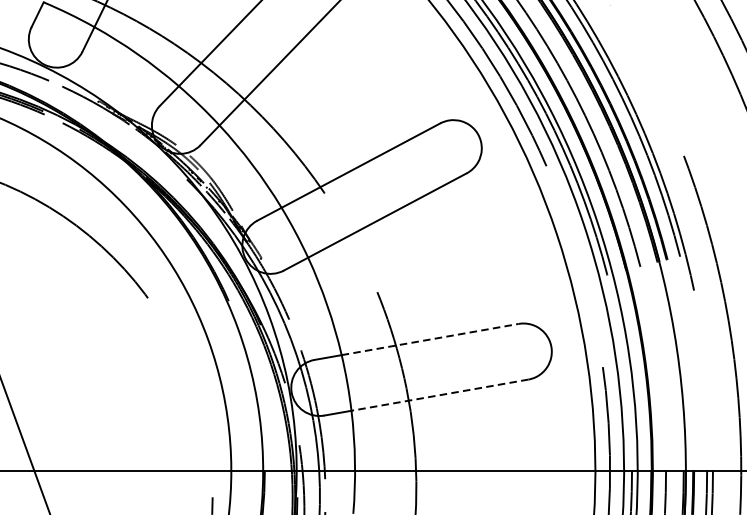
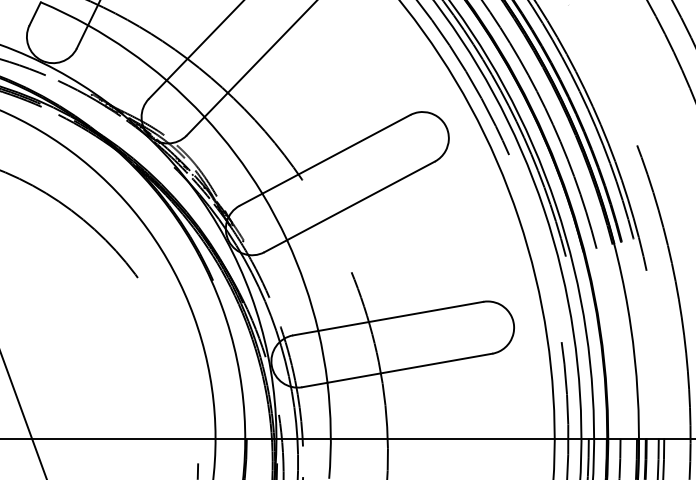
line: (429, 339) -> (400, 316), dashed -> solid
line: (439, 395) -> (409, 368), dashed -> solid

